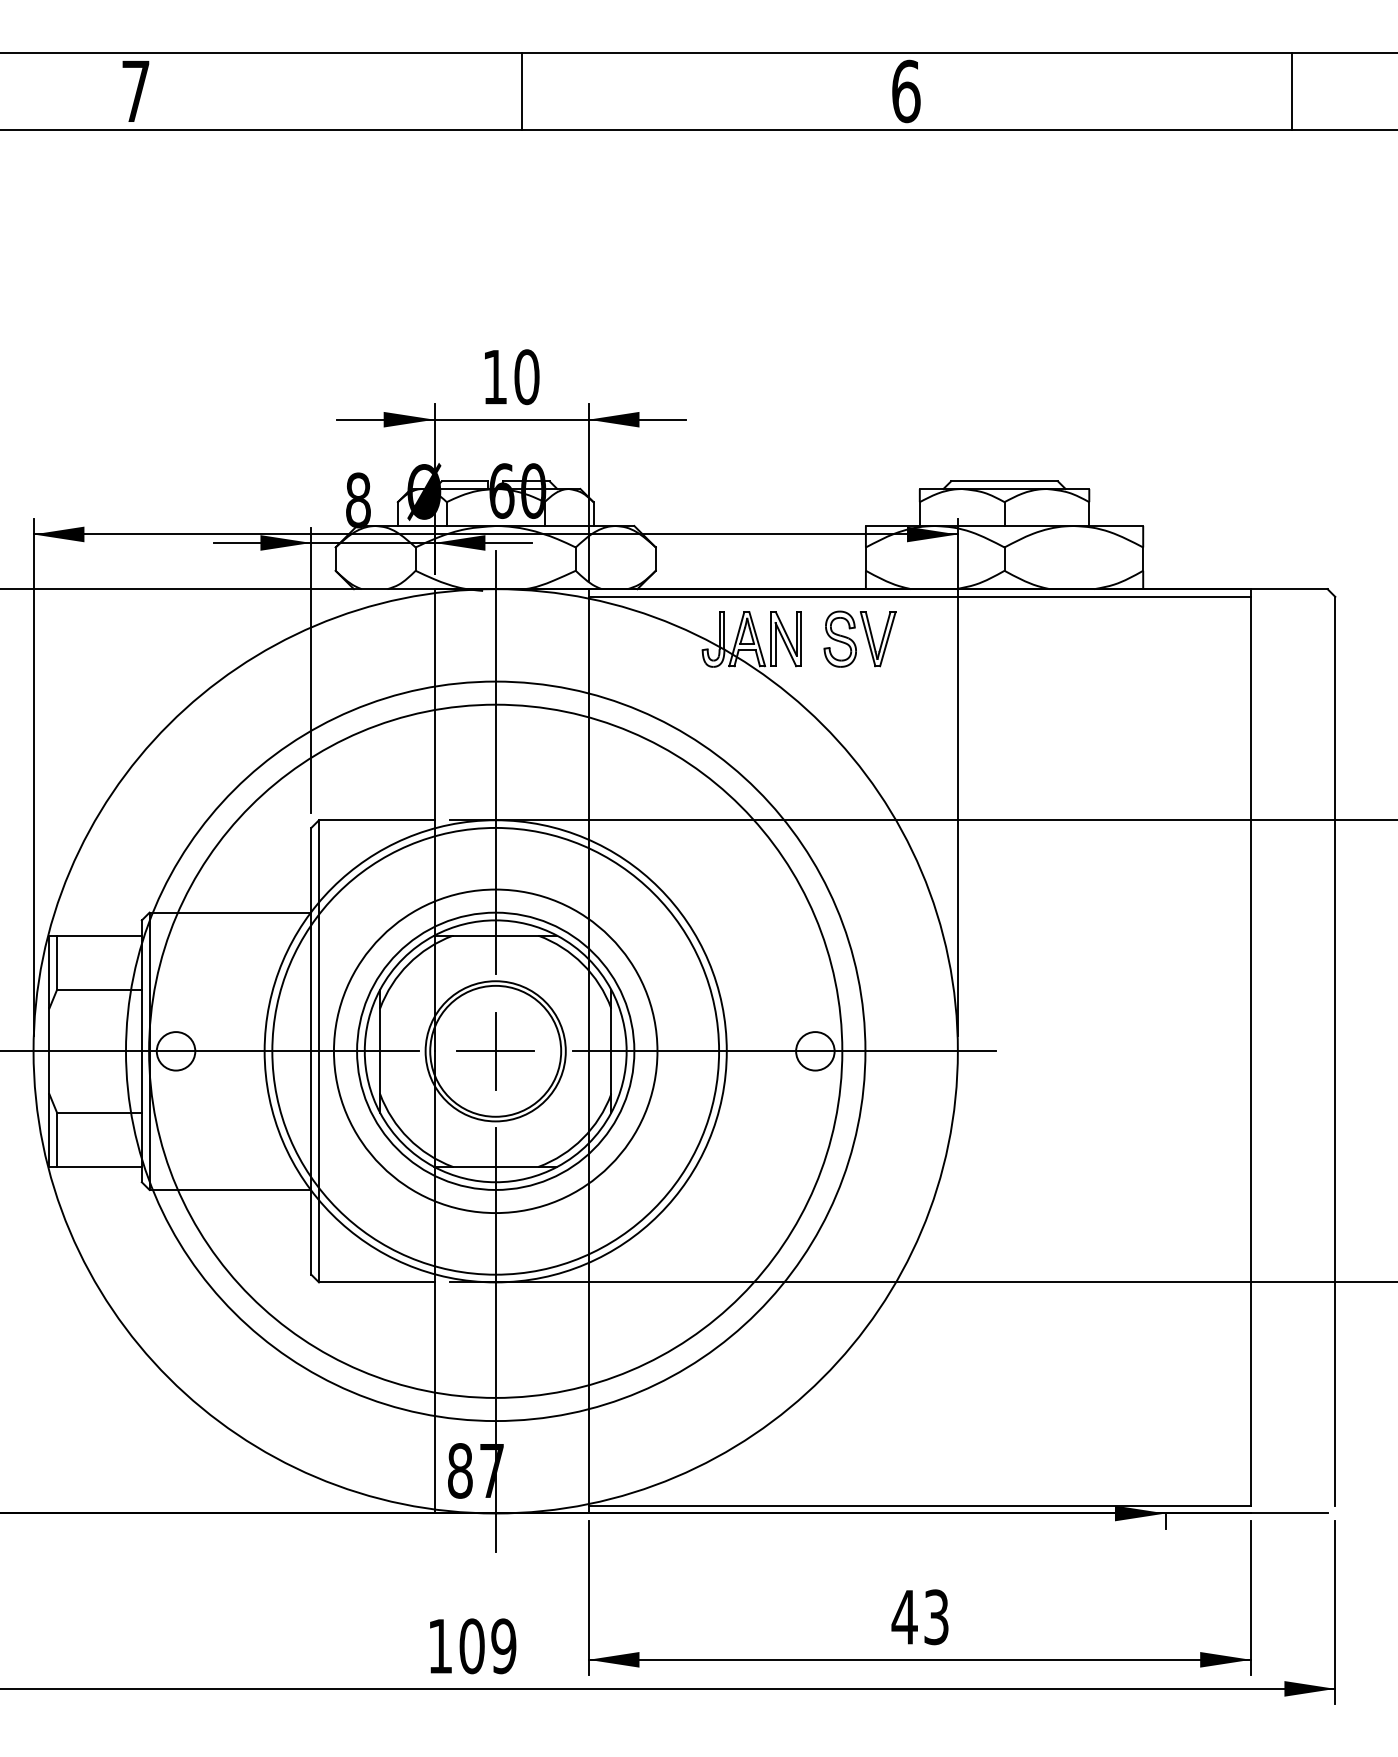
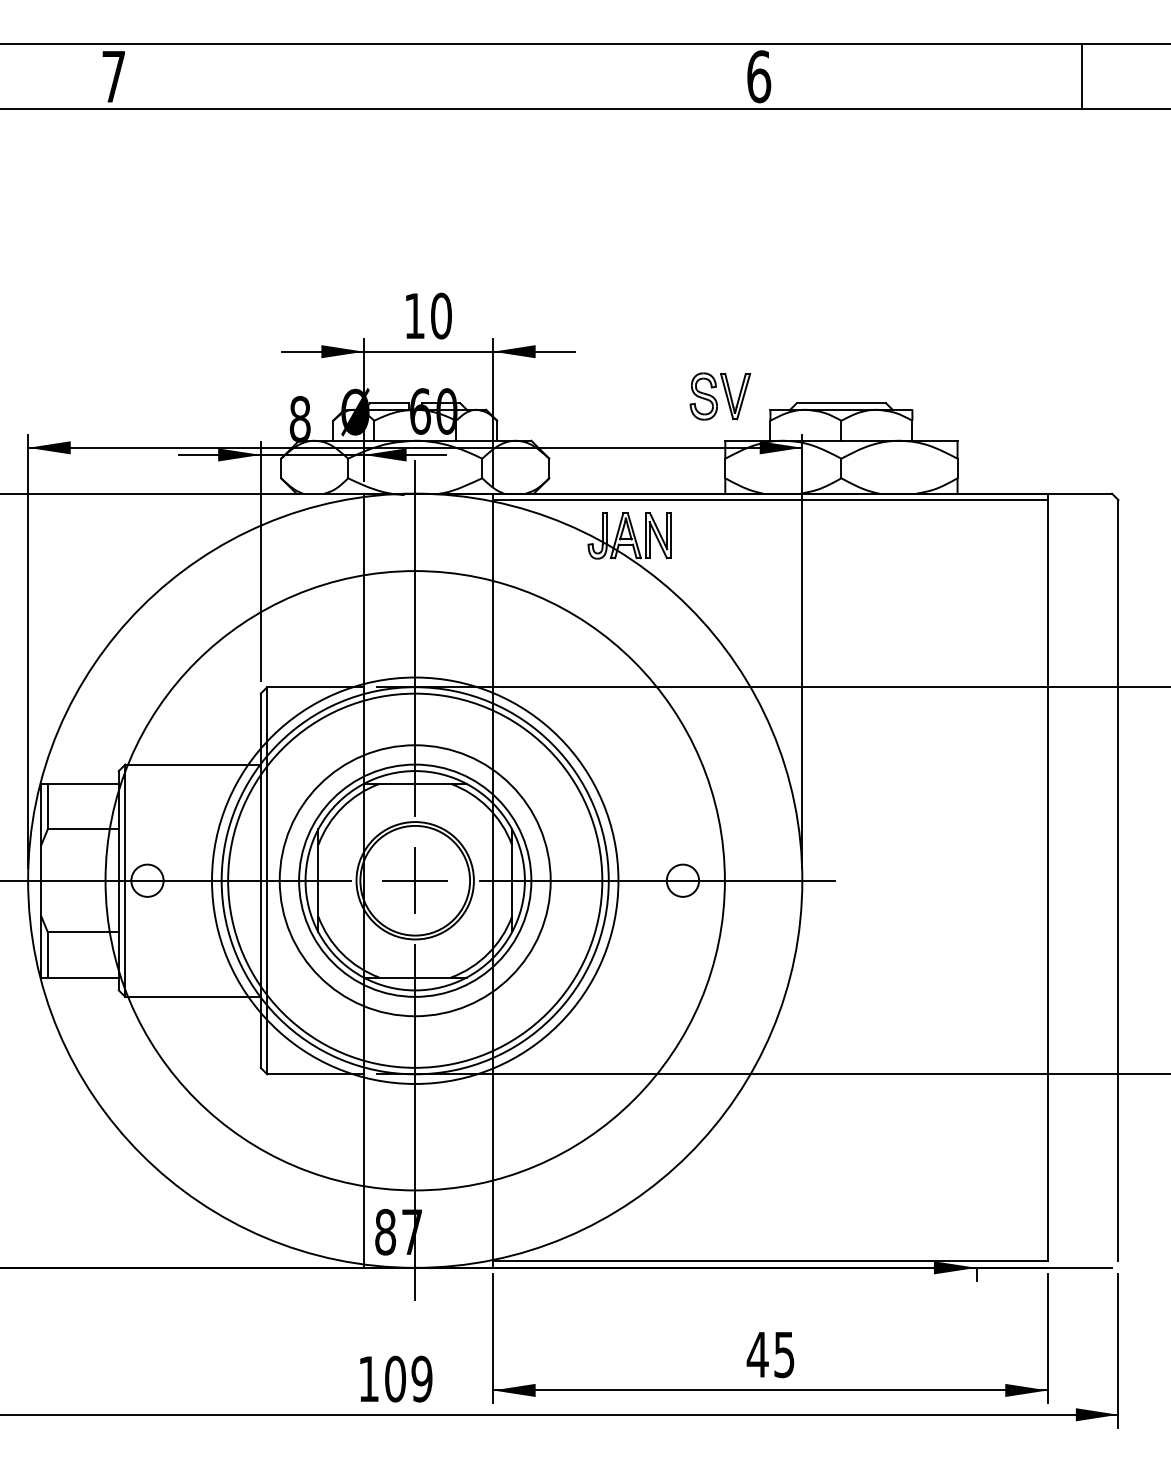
line: (521, 90) -> (436, 75), removed
part: (859, 638) -> (719, 395), moved
circle: (495, 1050) -> (415, 880), size x0.7
text: (936, 1616) -> (784, 1354), 43 -> 45

